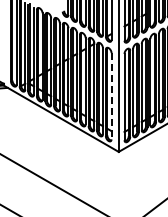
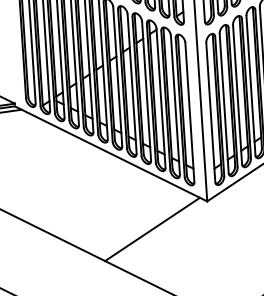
line: (111, 96) -> (189, 112), dashed -> solid
line: (83, 166) -> (151, 228), added

